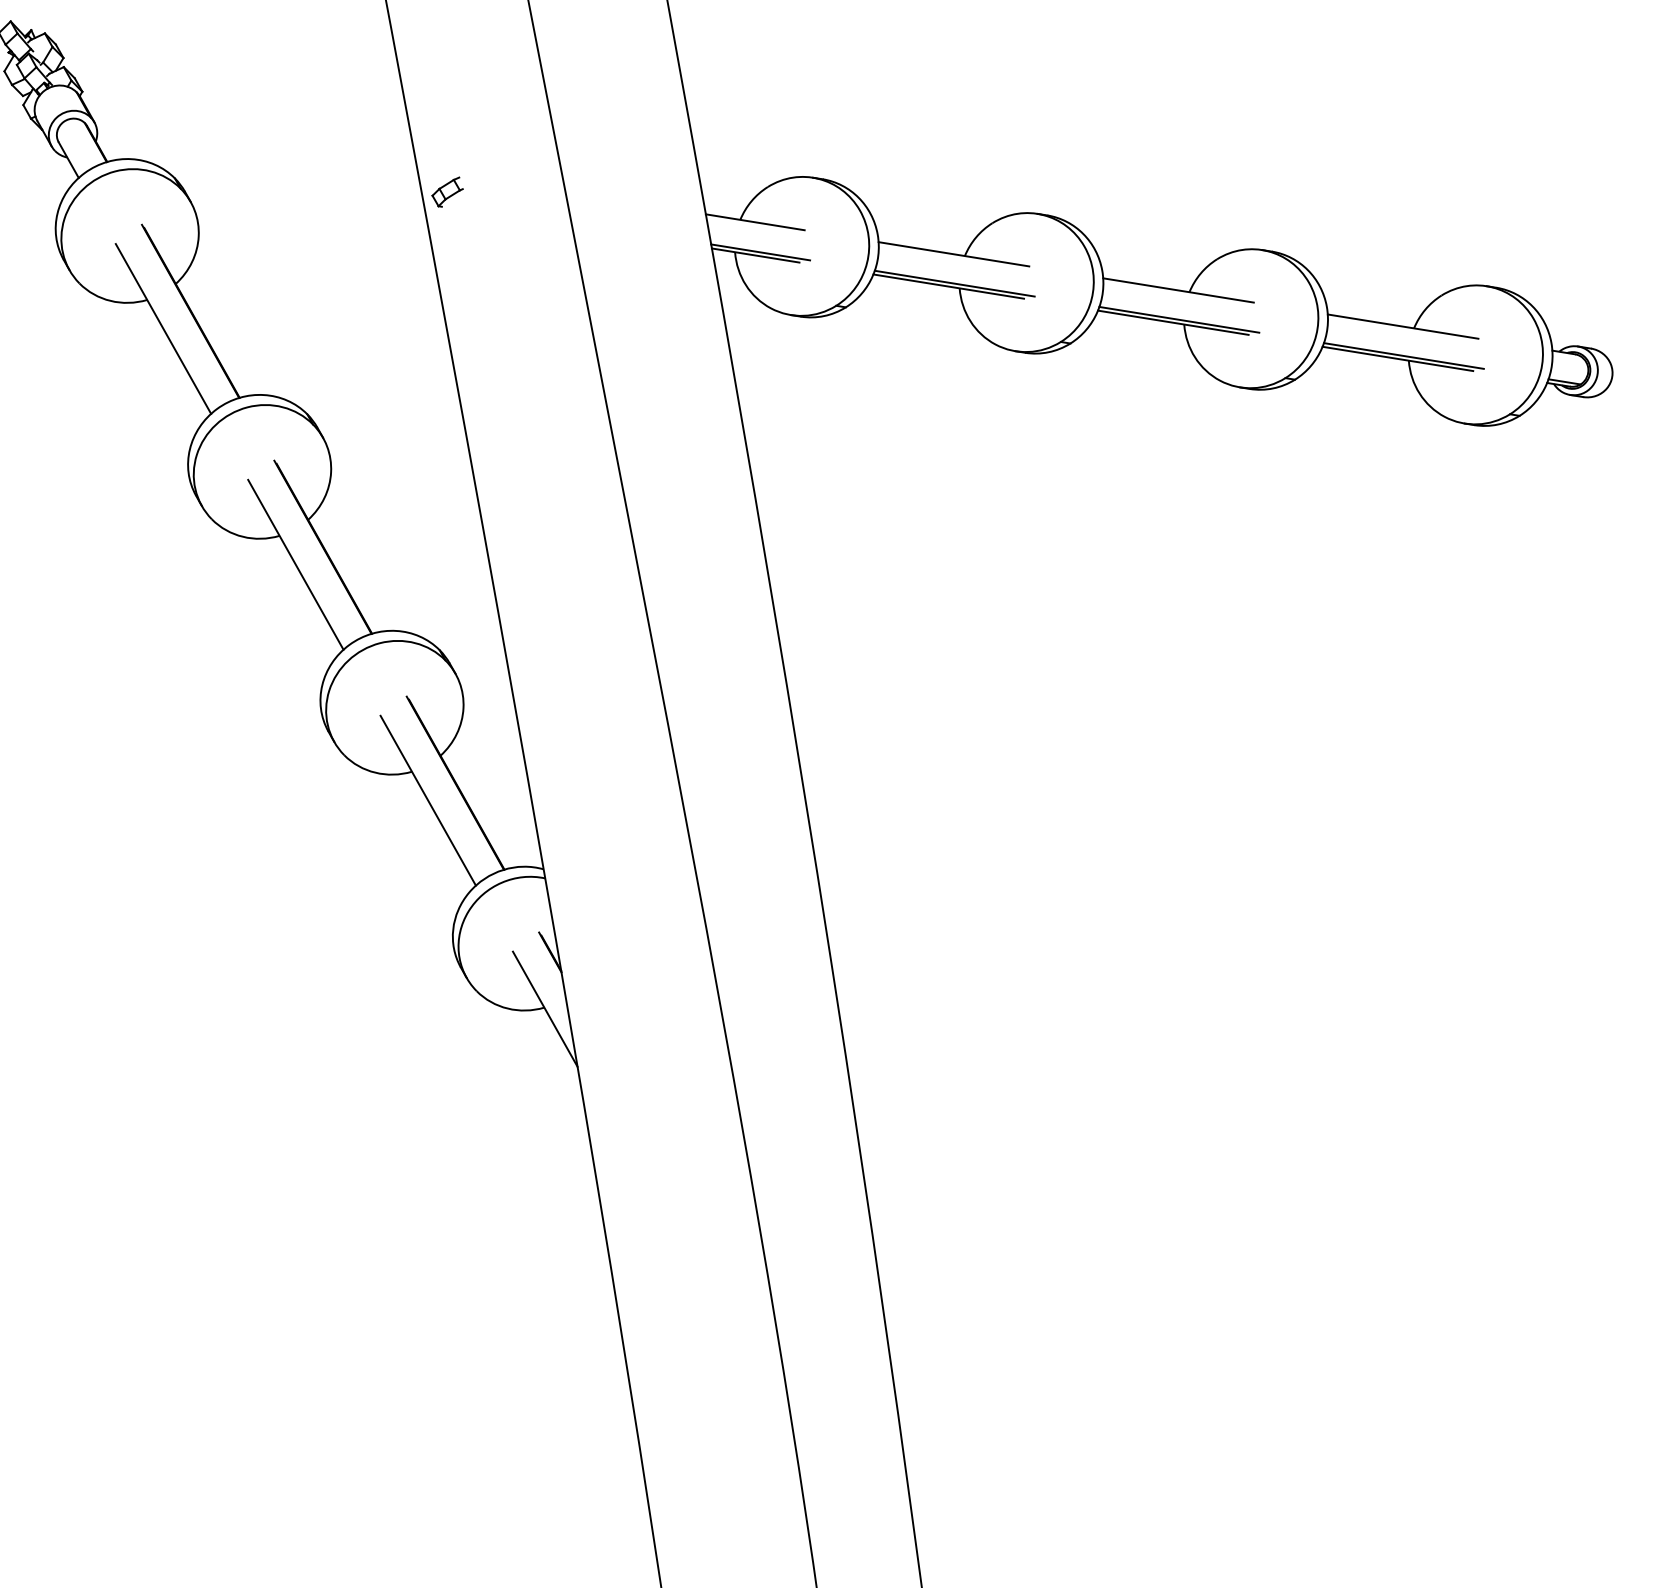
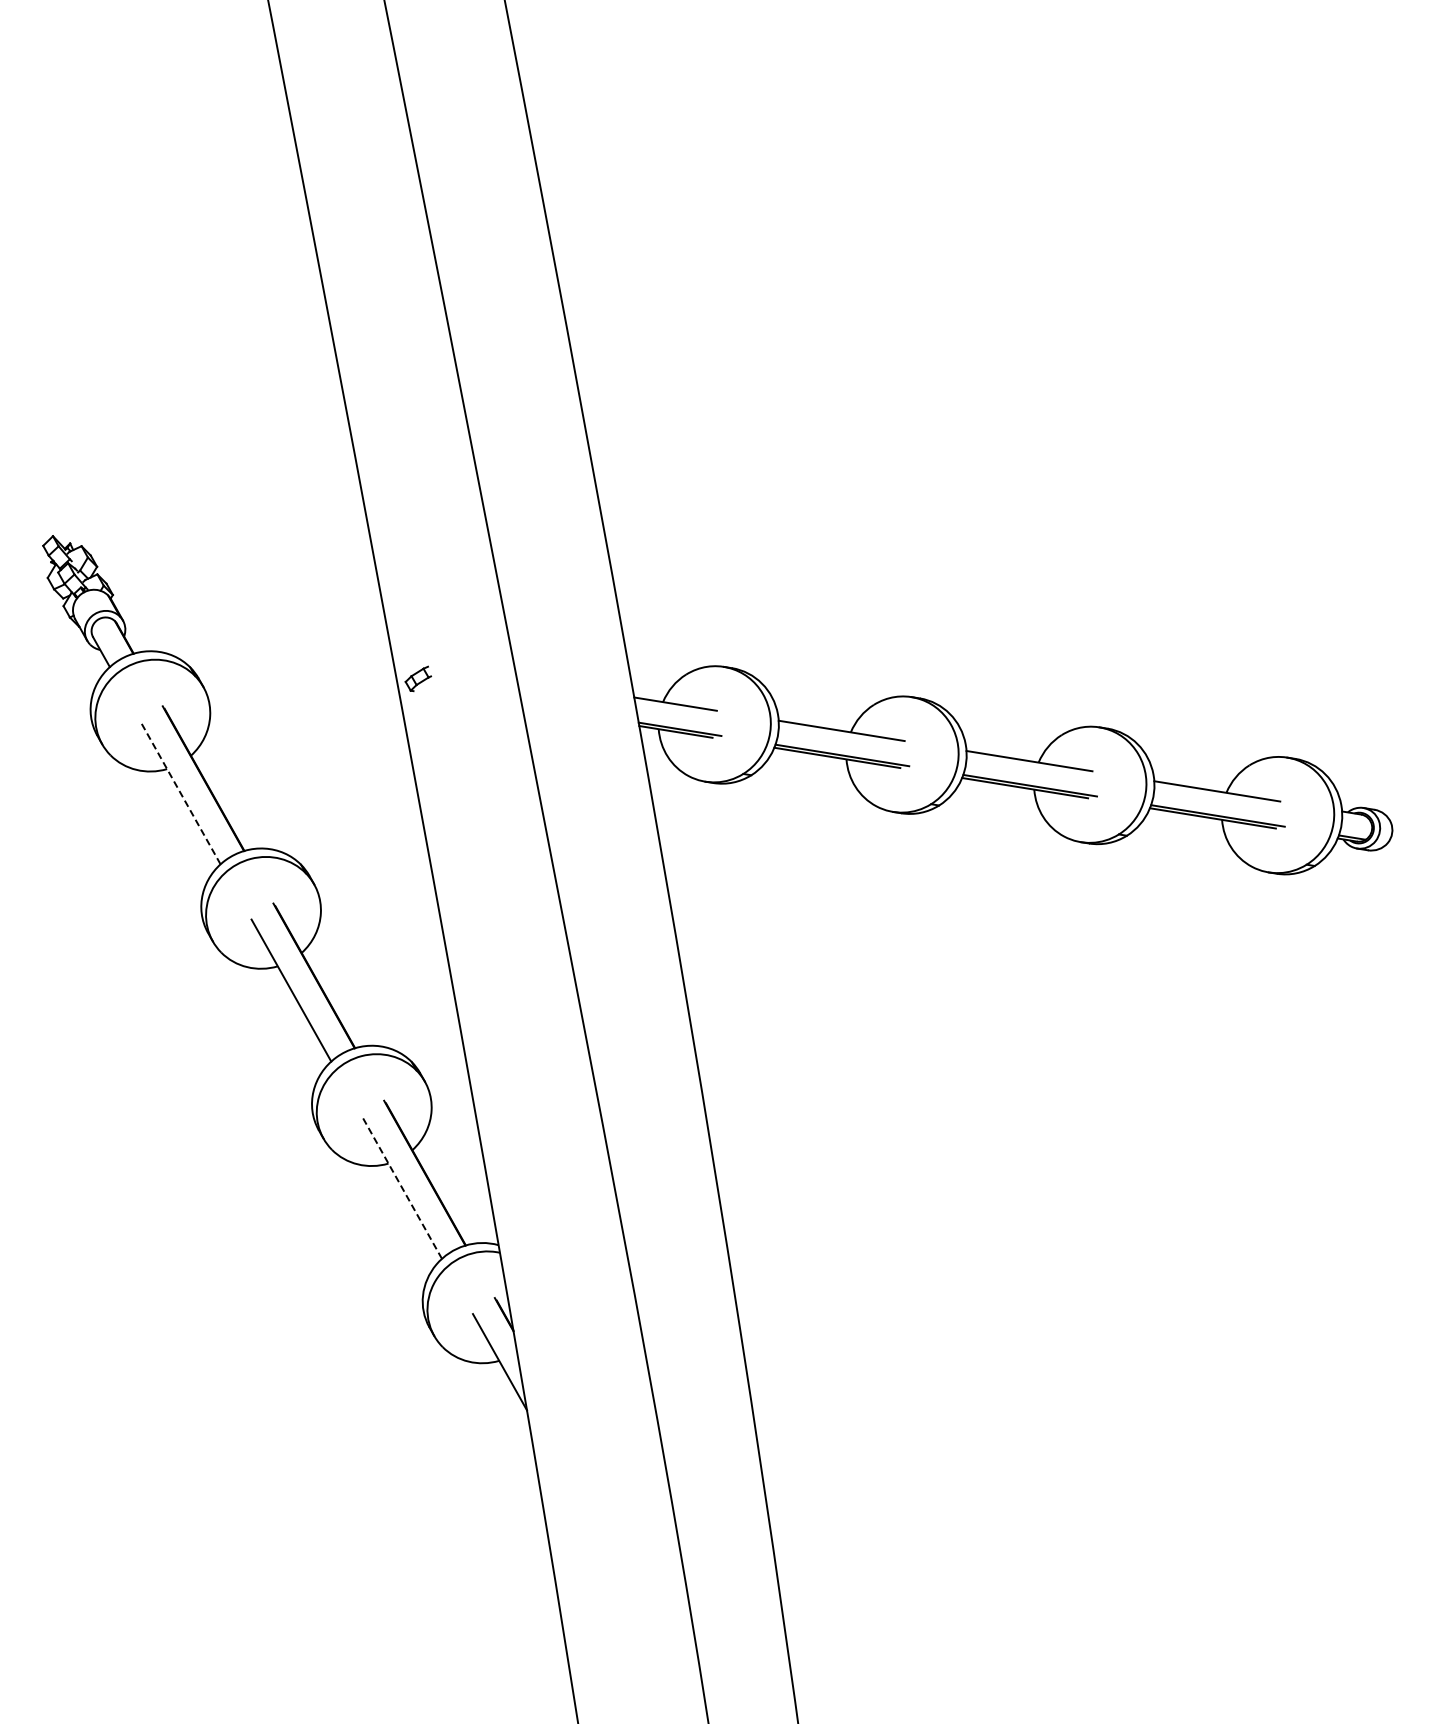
line: (163, 327) -> (180, 792), solid -> dashed
line: (427, 800) -> (401, 1187), solid -> dashed

